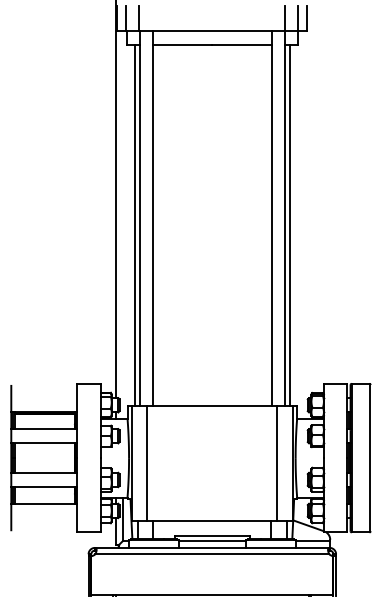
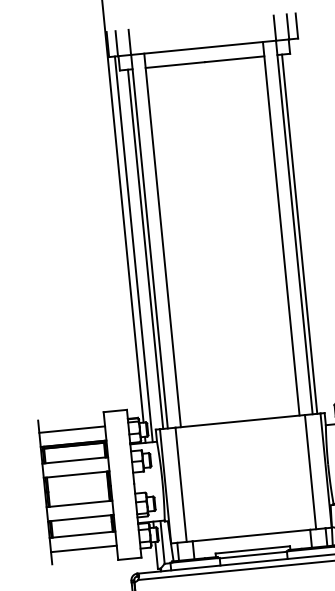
line: (123, 224) -> (134, 249), added
line: (44, 398) -> (72, 429), added
line: (44, 518) -> (84, 549), added

